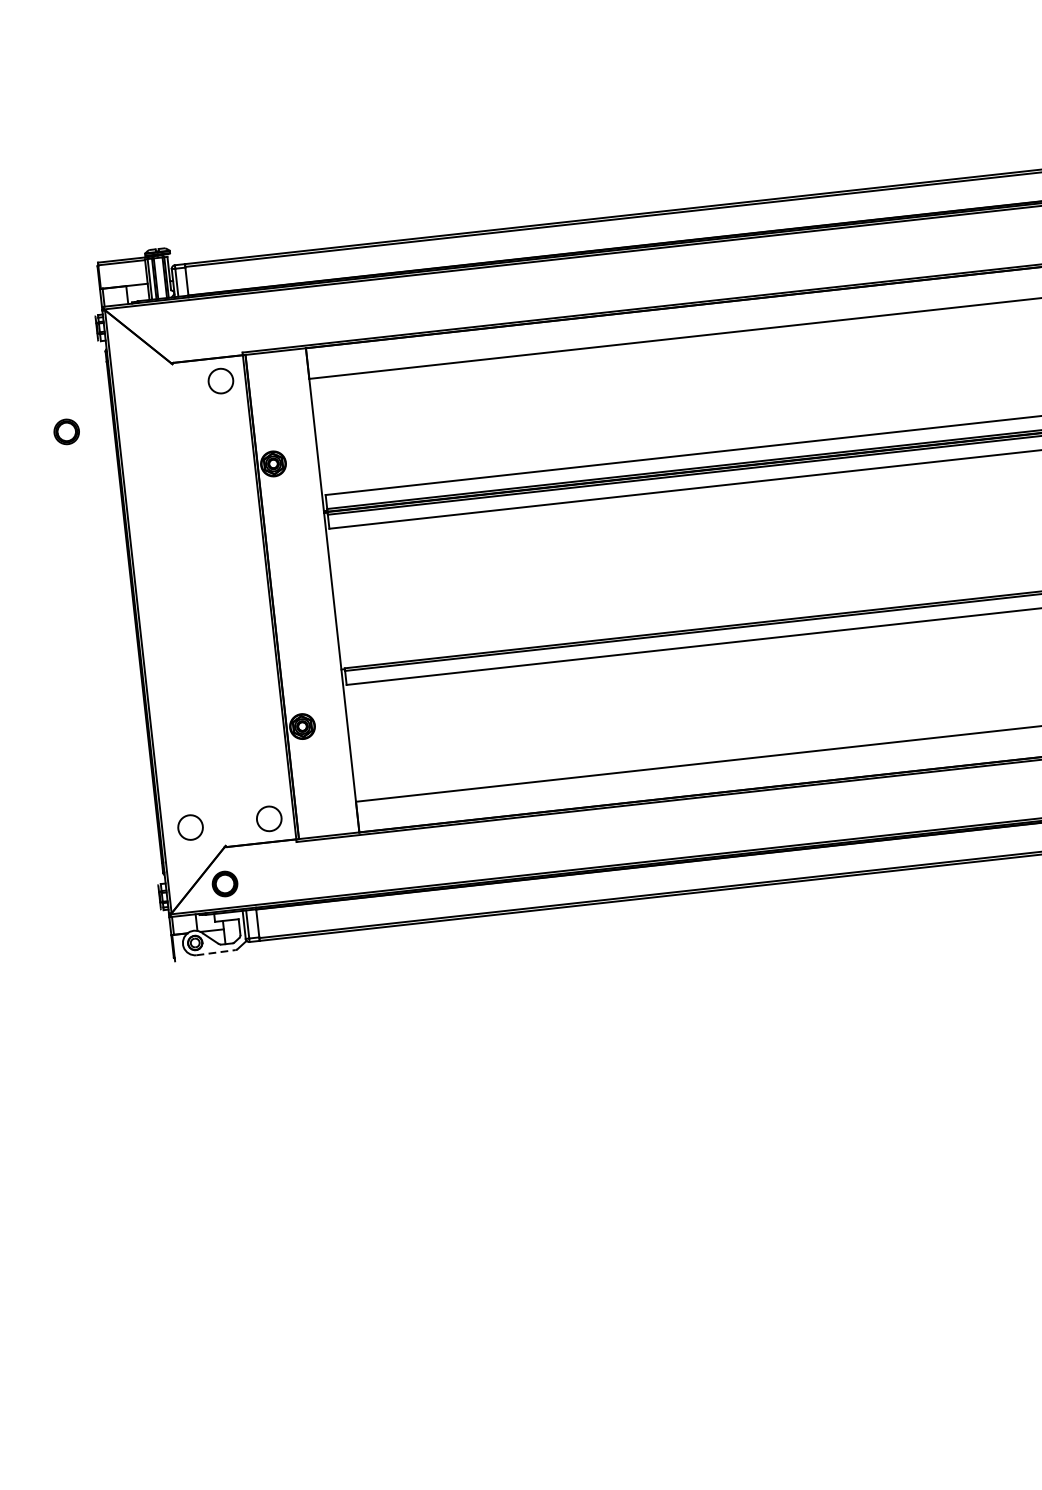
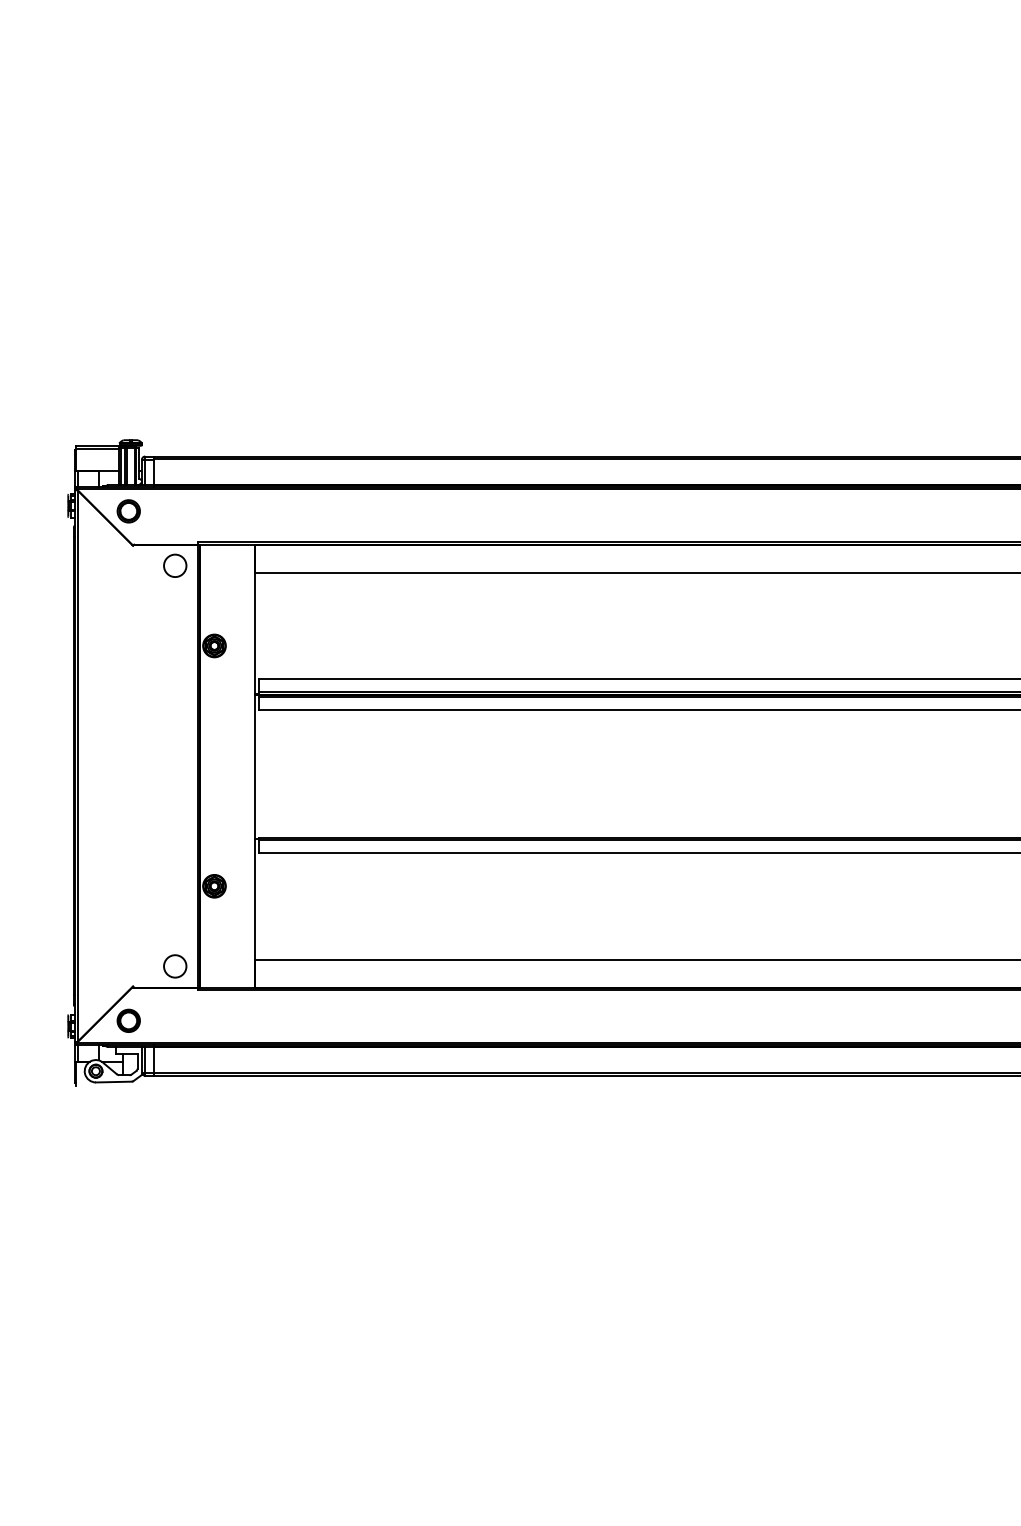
part: (66, 432) -> (128, 511), moved
circle: (190, 827) -> (103, 966), removed
line: (215, 953) -> (113, 1082), dashed -> solid

